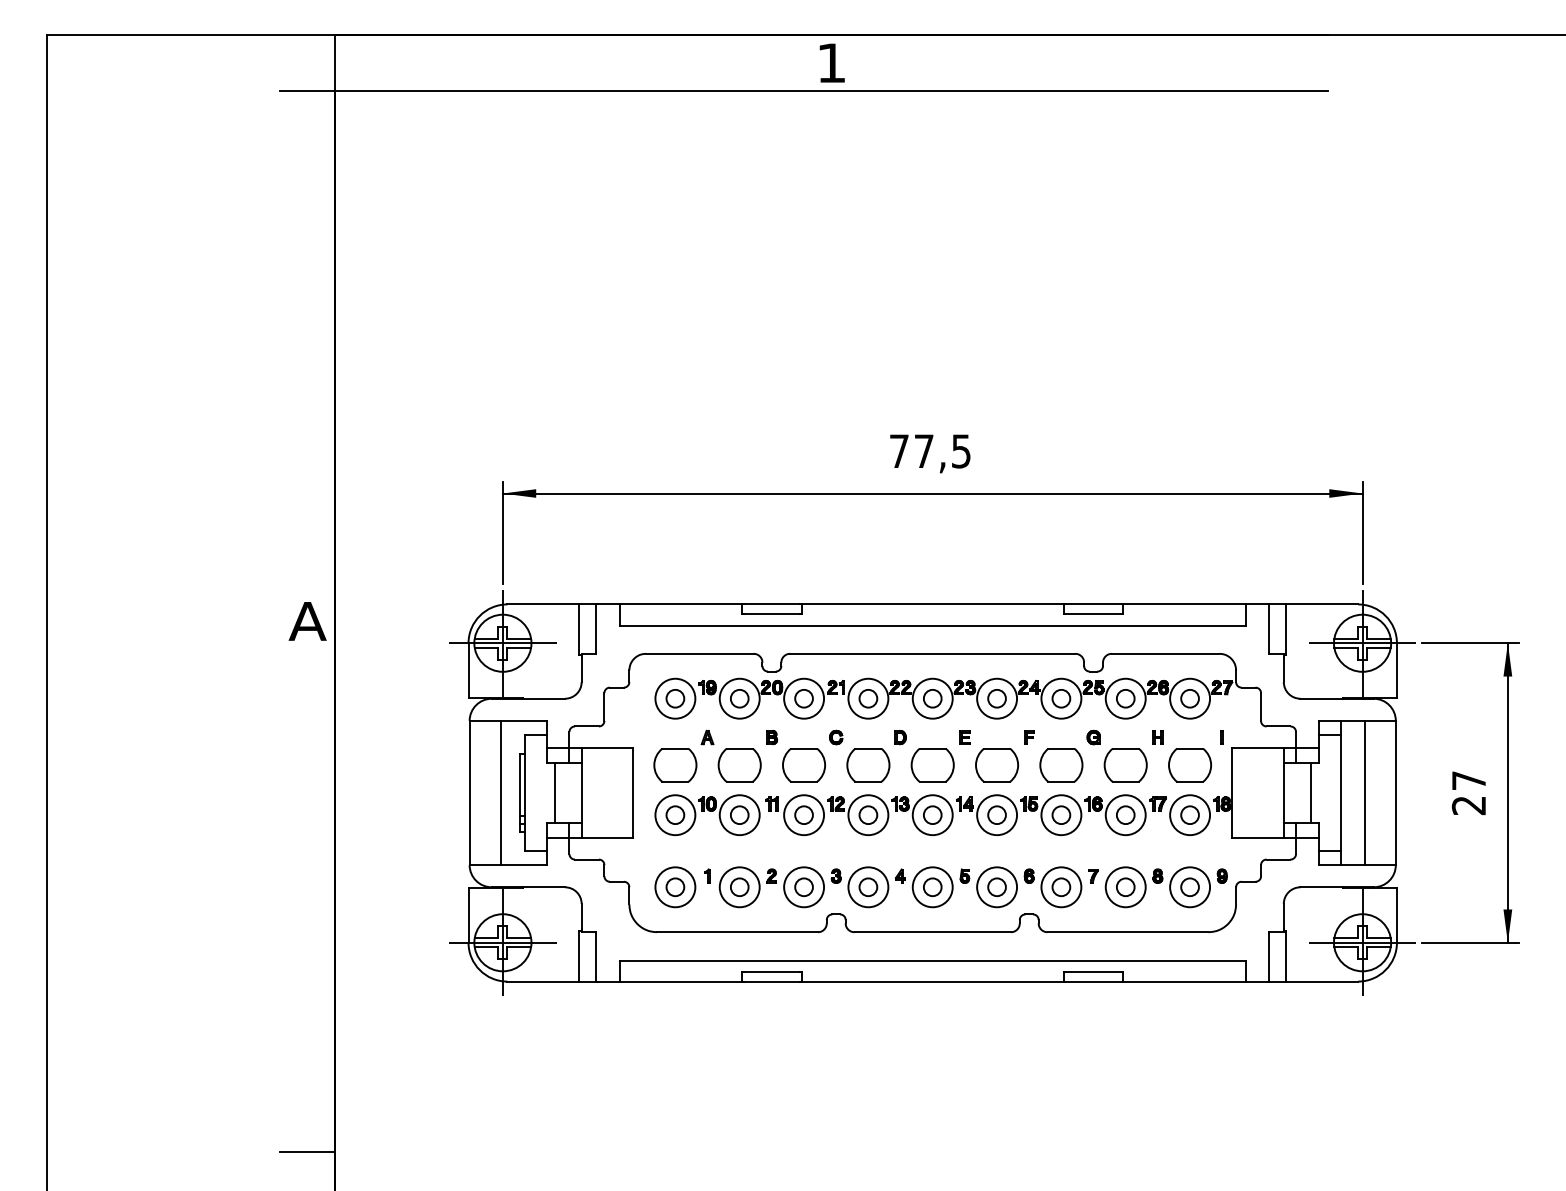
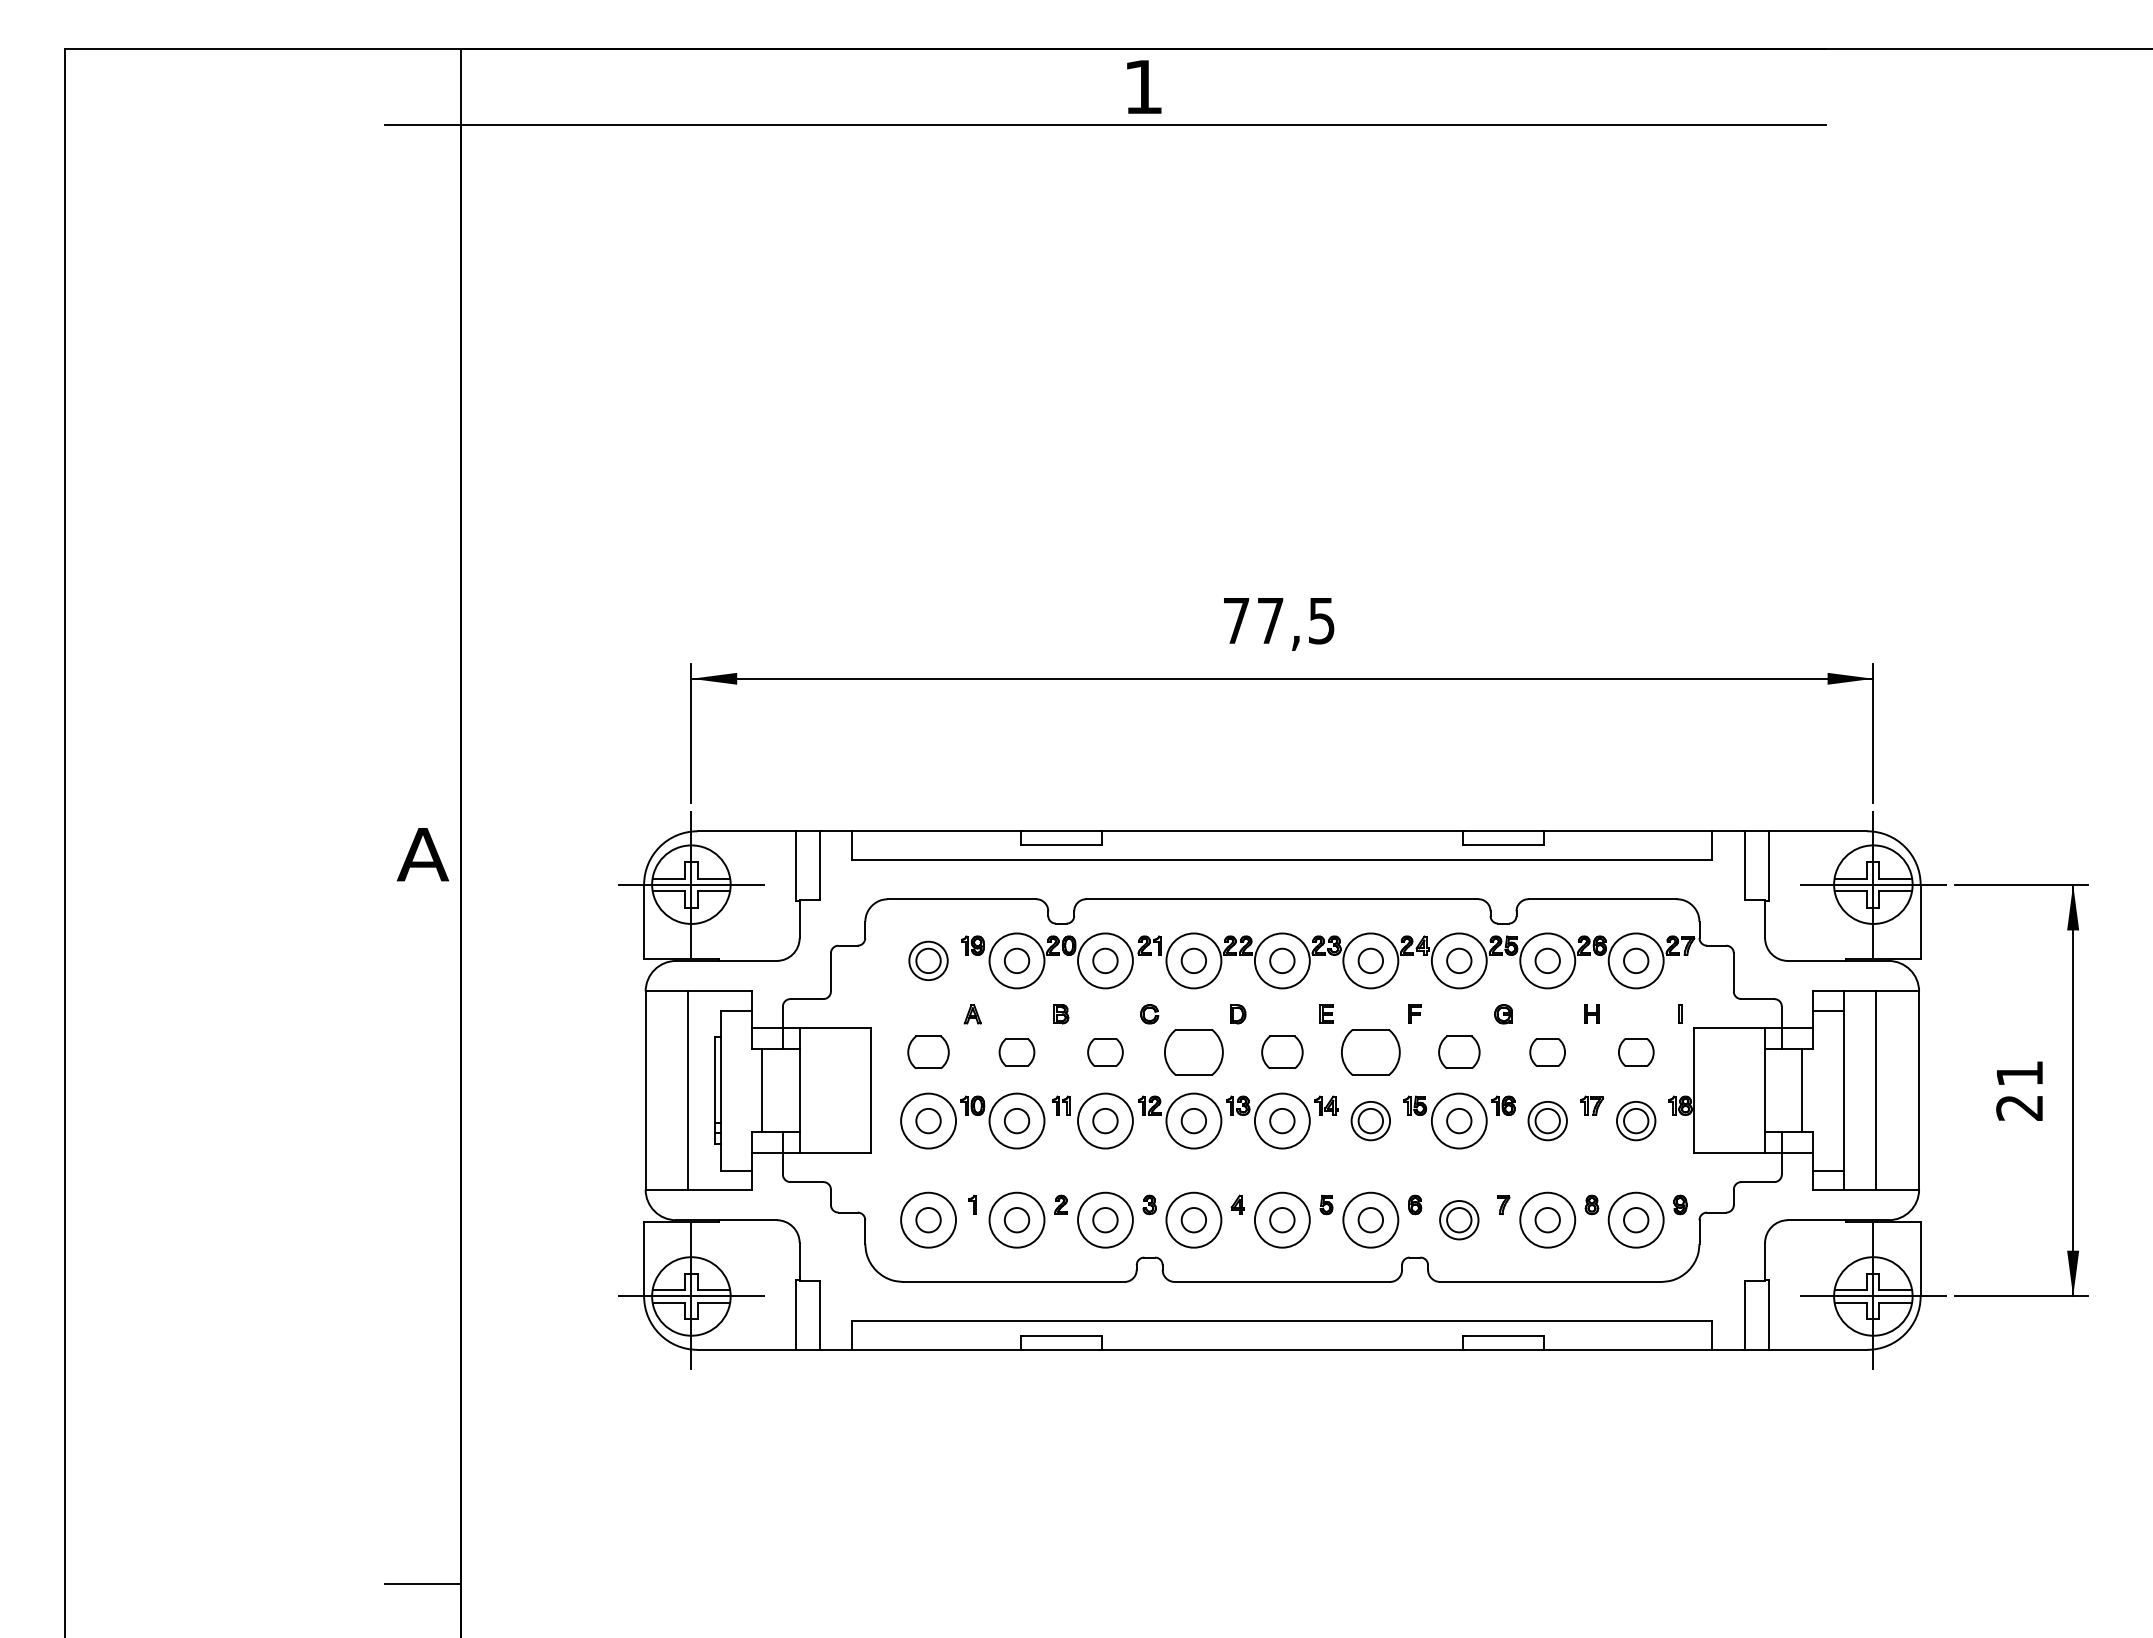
circle: (675, 698) -> (928, 960), size x0.7
part: (675, 765) -> (928, 1052), size x0.7
part: (739, 765) -> (1016, 1052), size x0.6
part: (804, 765) -> (1105, 1052), size x0.6
part: (932, 765) -> (1282, 1052), size x0.7
part: (1061, 765) -> (1459, 1052), size x0.7
part: (1125, 765) -> (1547, 1052), size x0.6
part: (1190, 765) -> (1636, 1052), size x0.6
text: (1468, 780) -> (2019, 1073), 27 -> 21
circle: (996, 814) -> (1370, 1120), size x0.7
circle: (1125, 814) -> (1547, 1120), size x0.7
circle: (1189, 814) -> (1635, 1120), size x0.7
circle: (1060, 886) -> (1458, 1219), size x0.7

